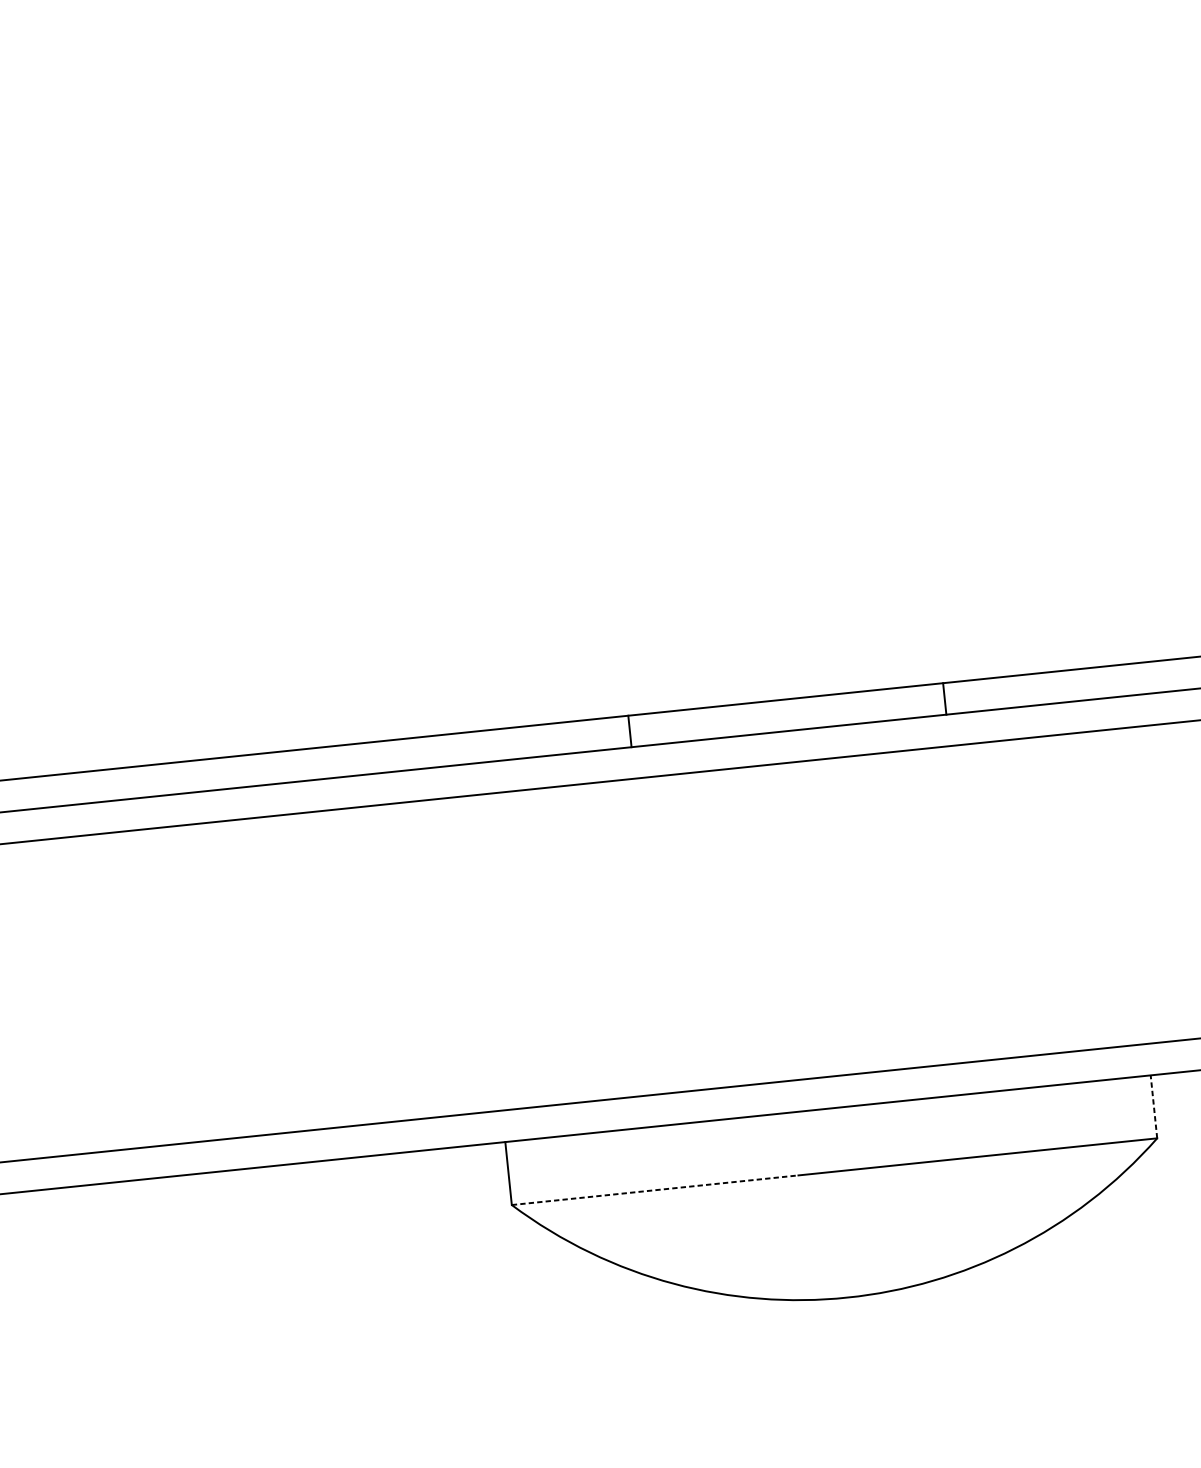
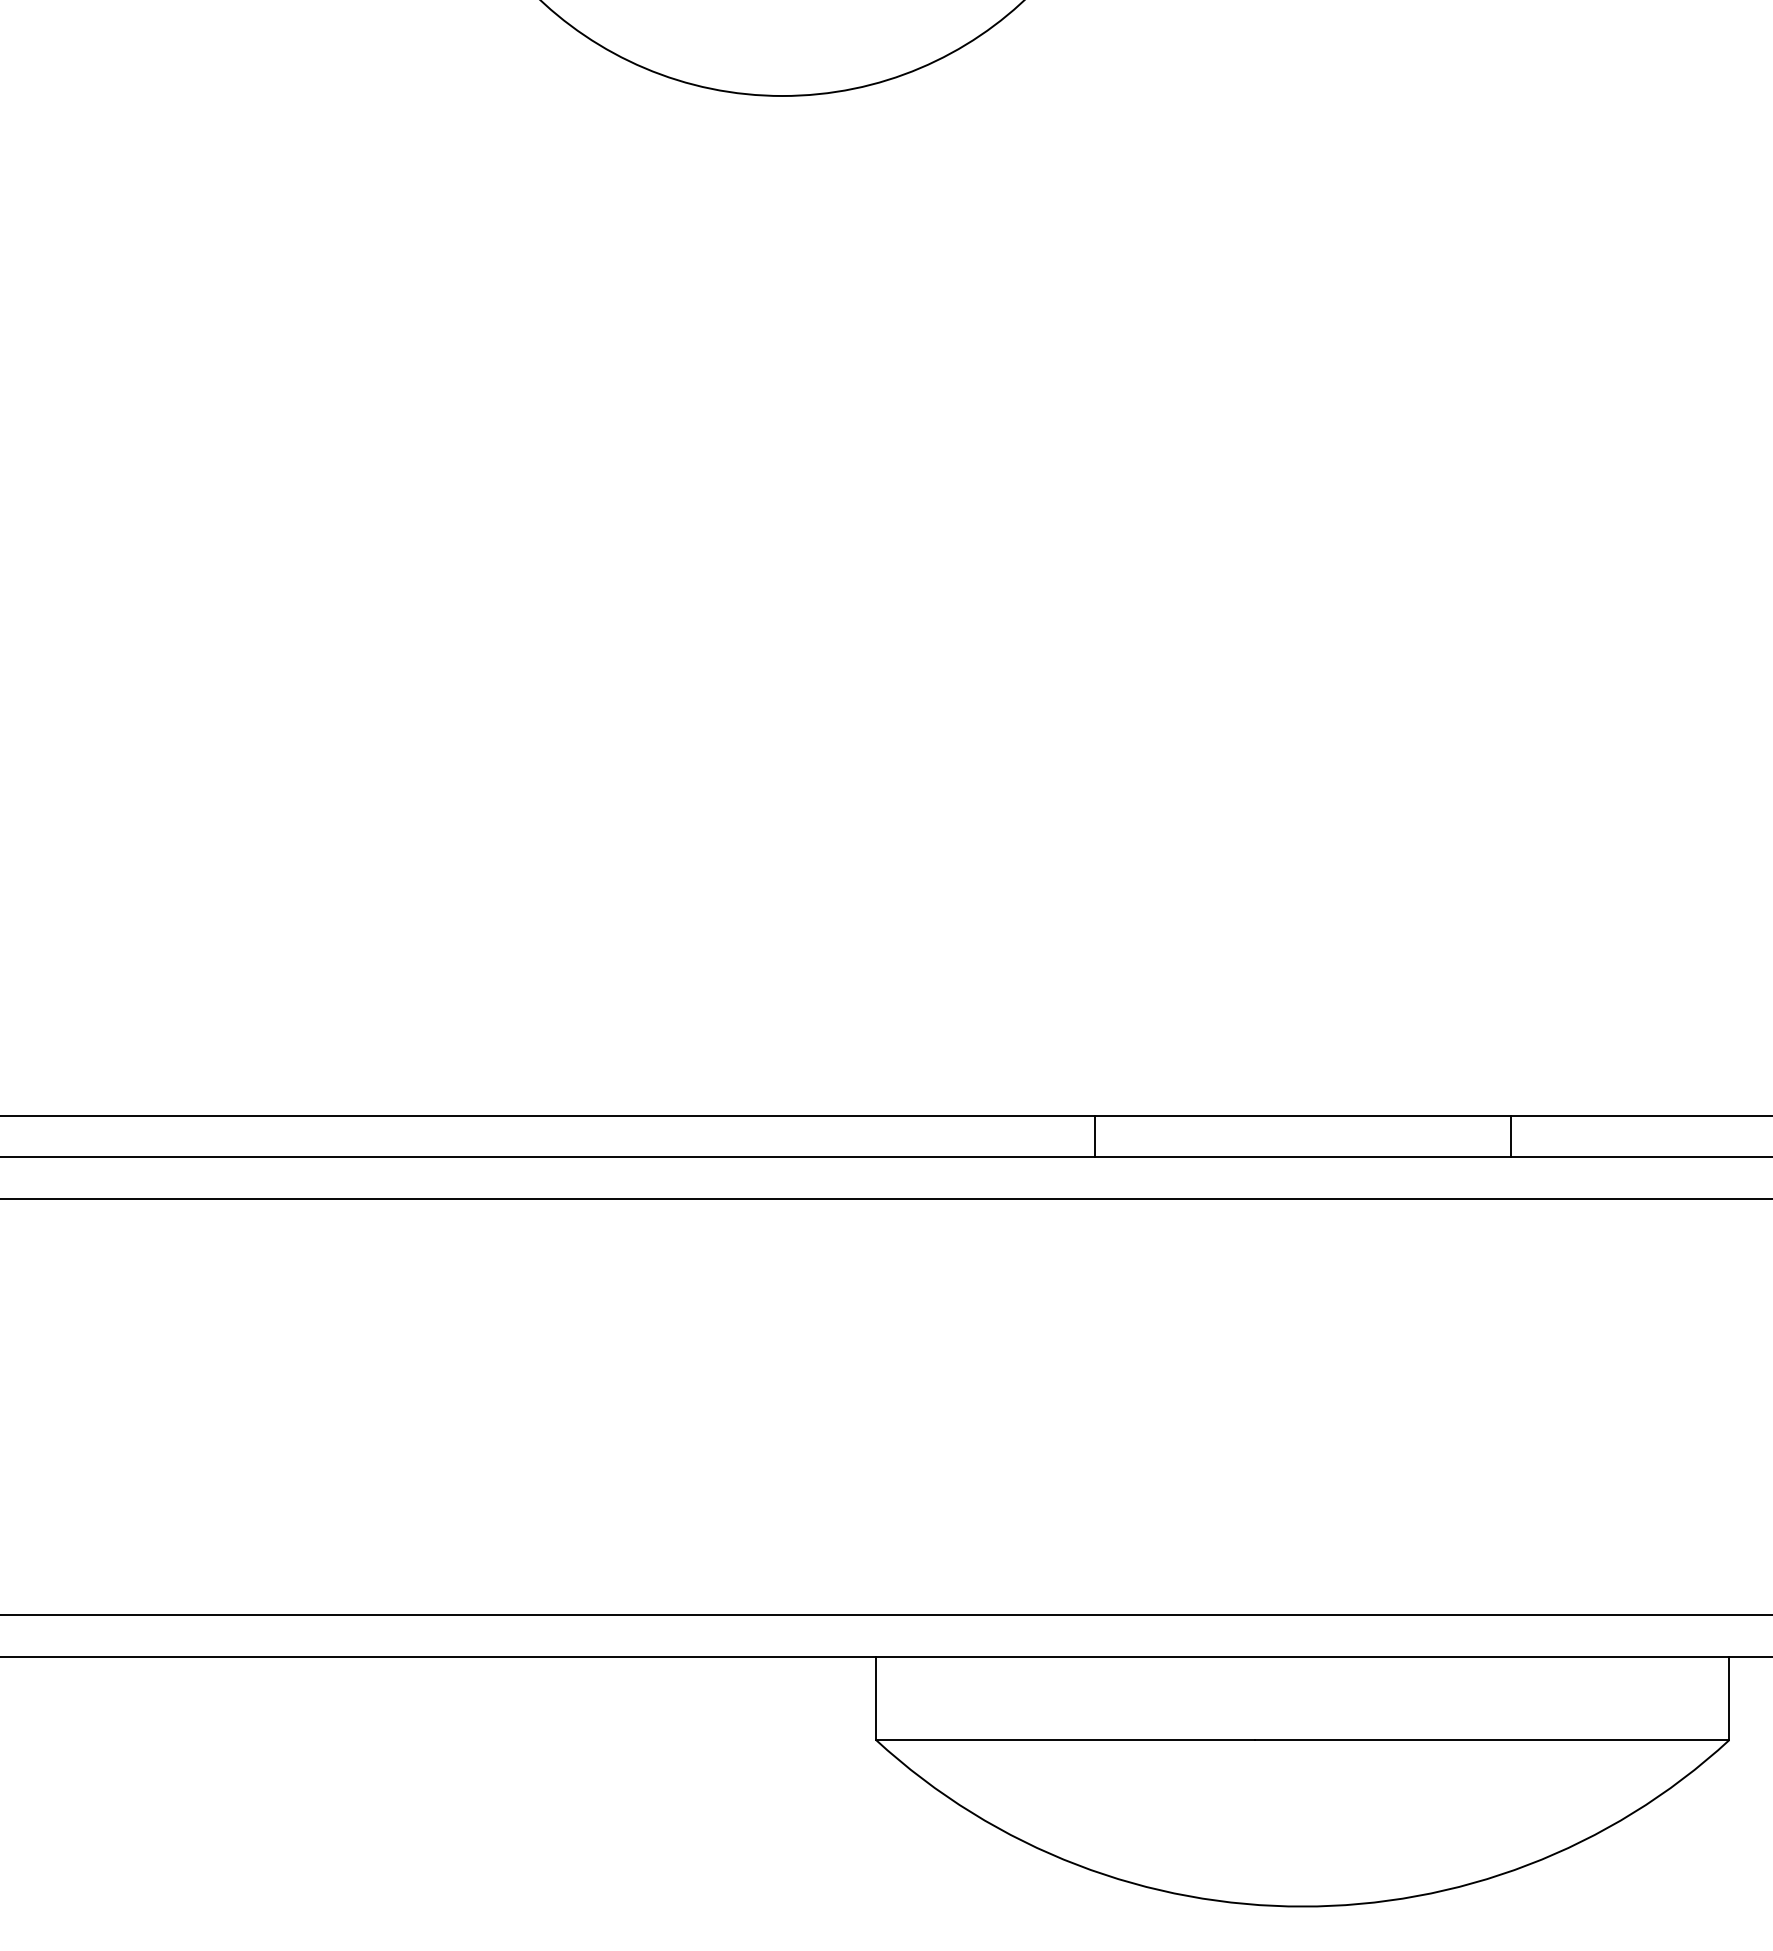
line: (1154, 1106) -> (1729, 1698), dashed -> solid
line: (655, 1190) -> (1066, 1740), dashed -> solid

